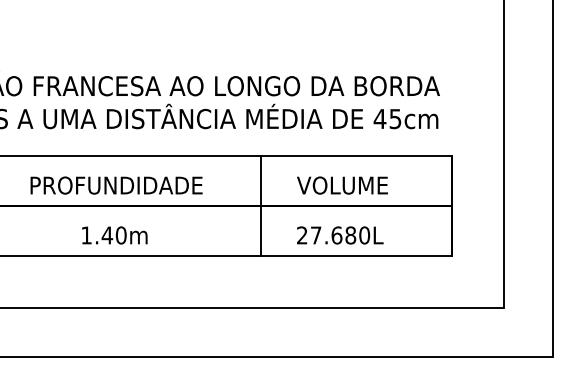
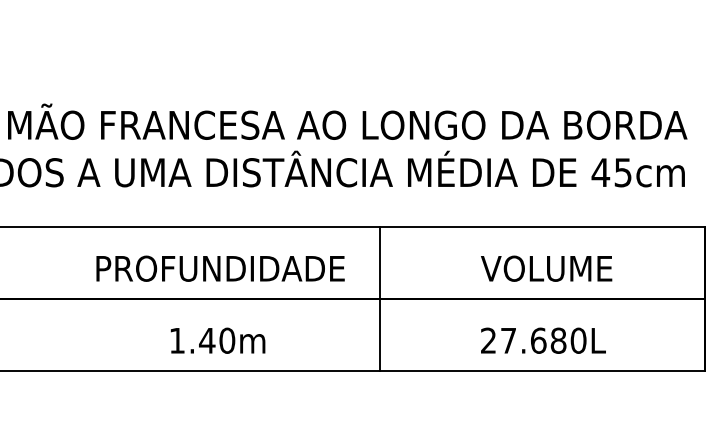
line: (261, 206) -> (380, 298), moved

